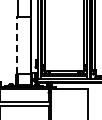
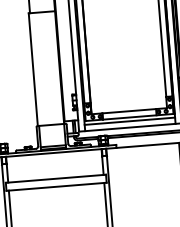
line: (17, 45) -> (34, 69), dashed -> solid

